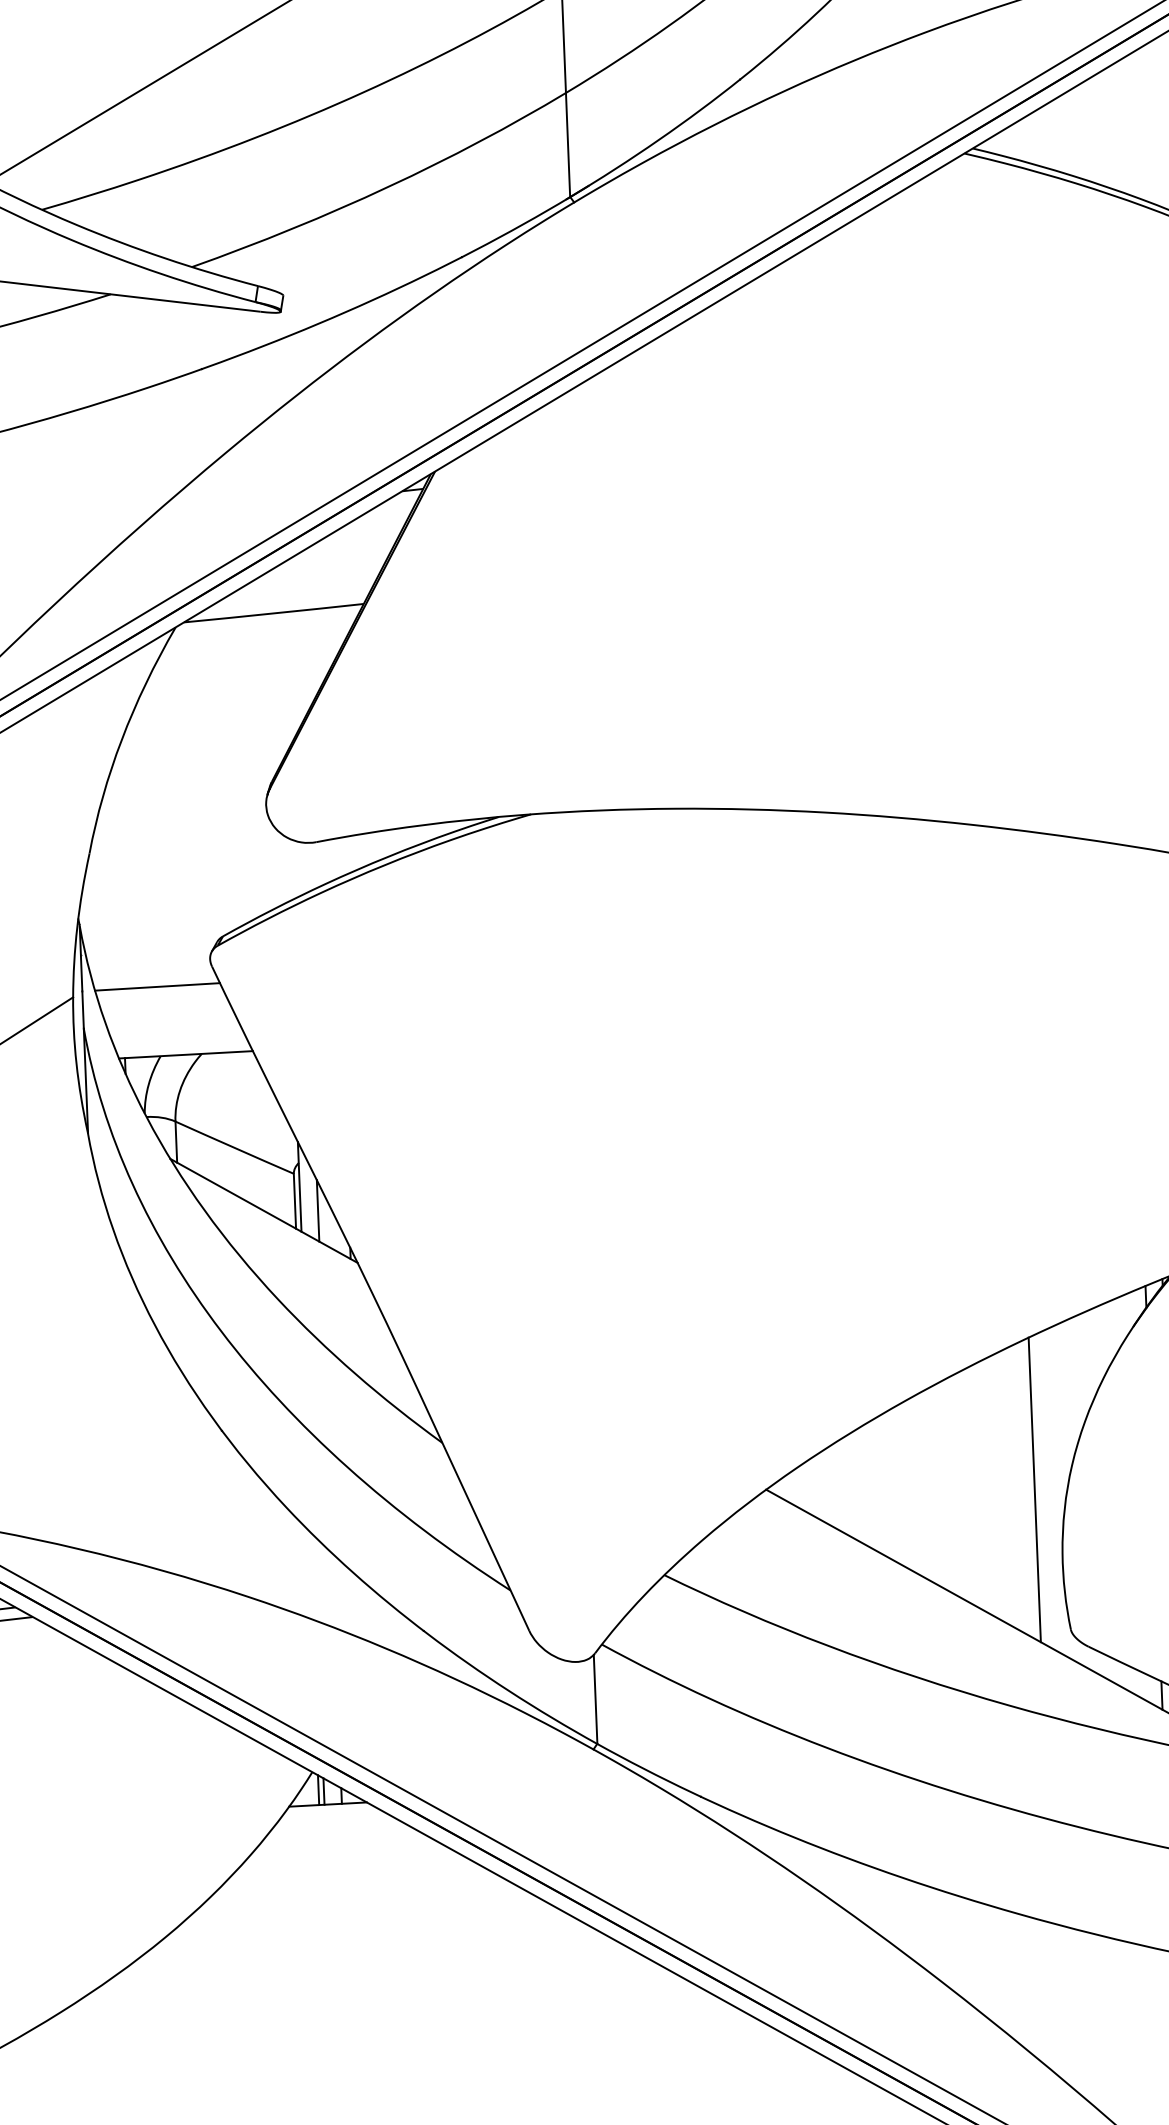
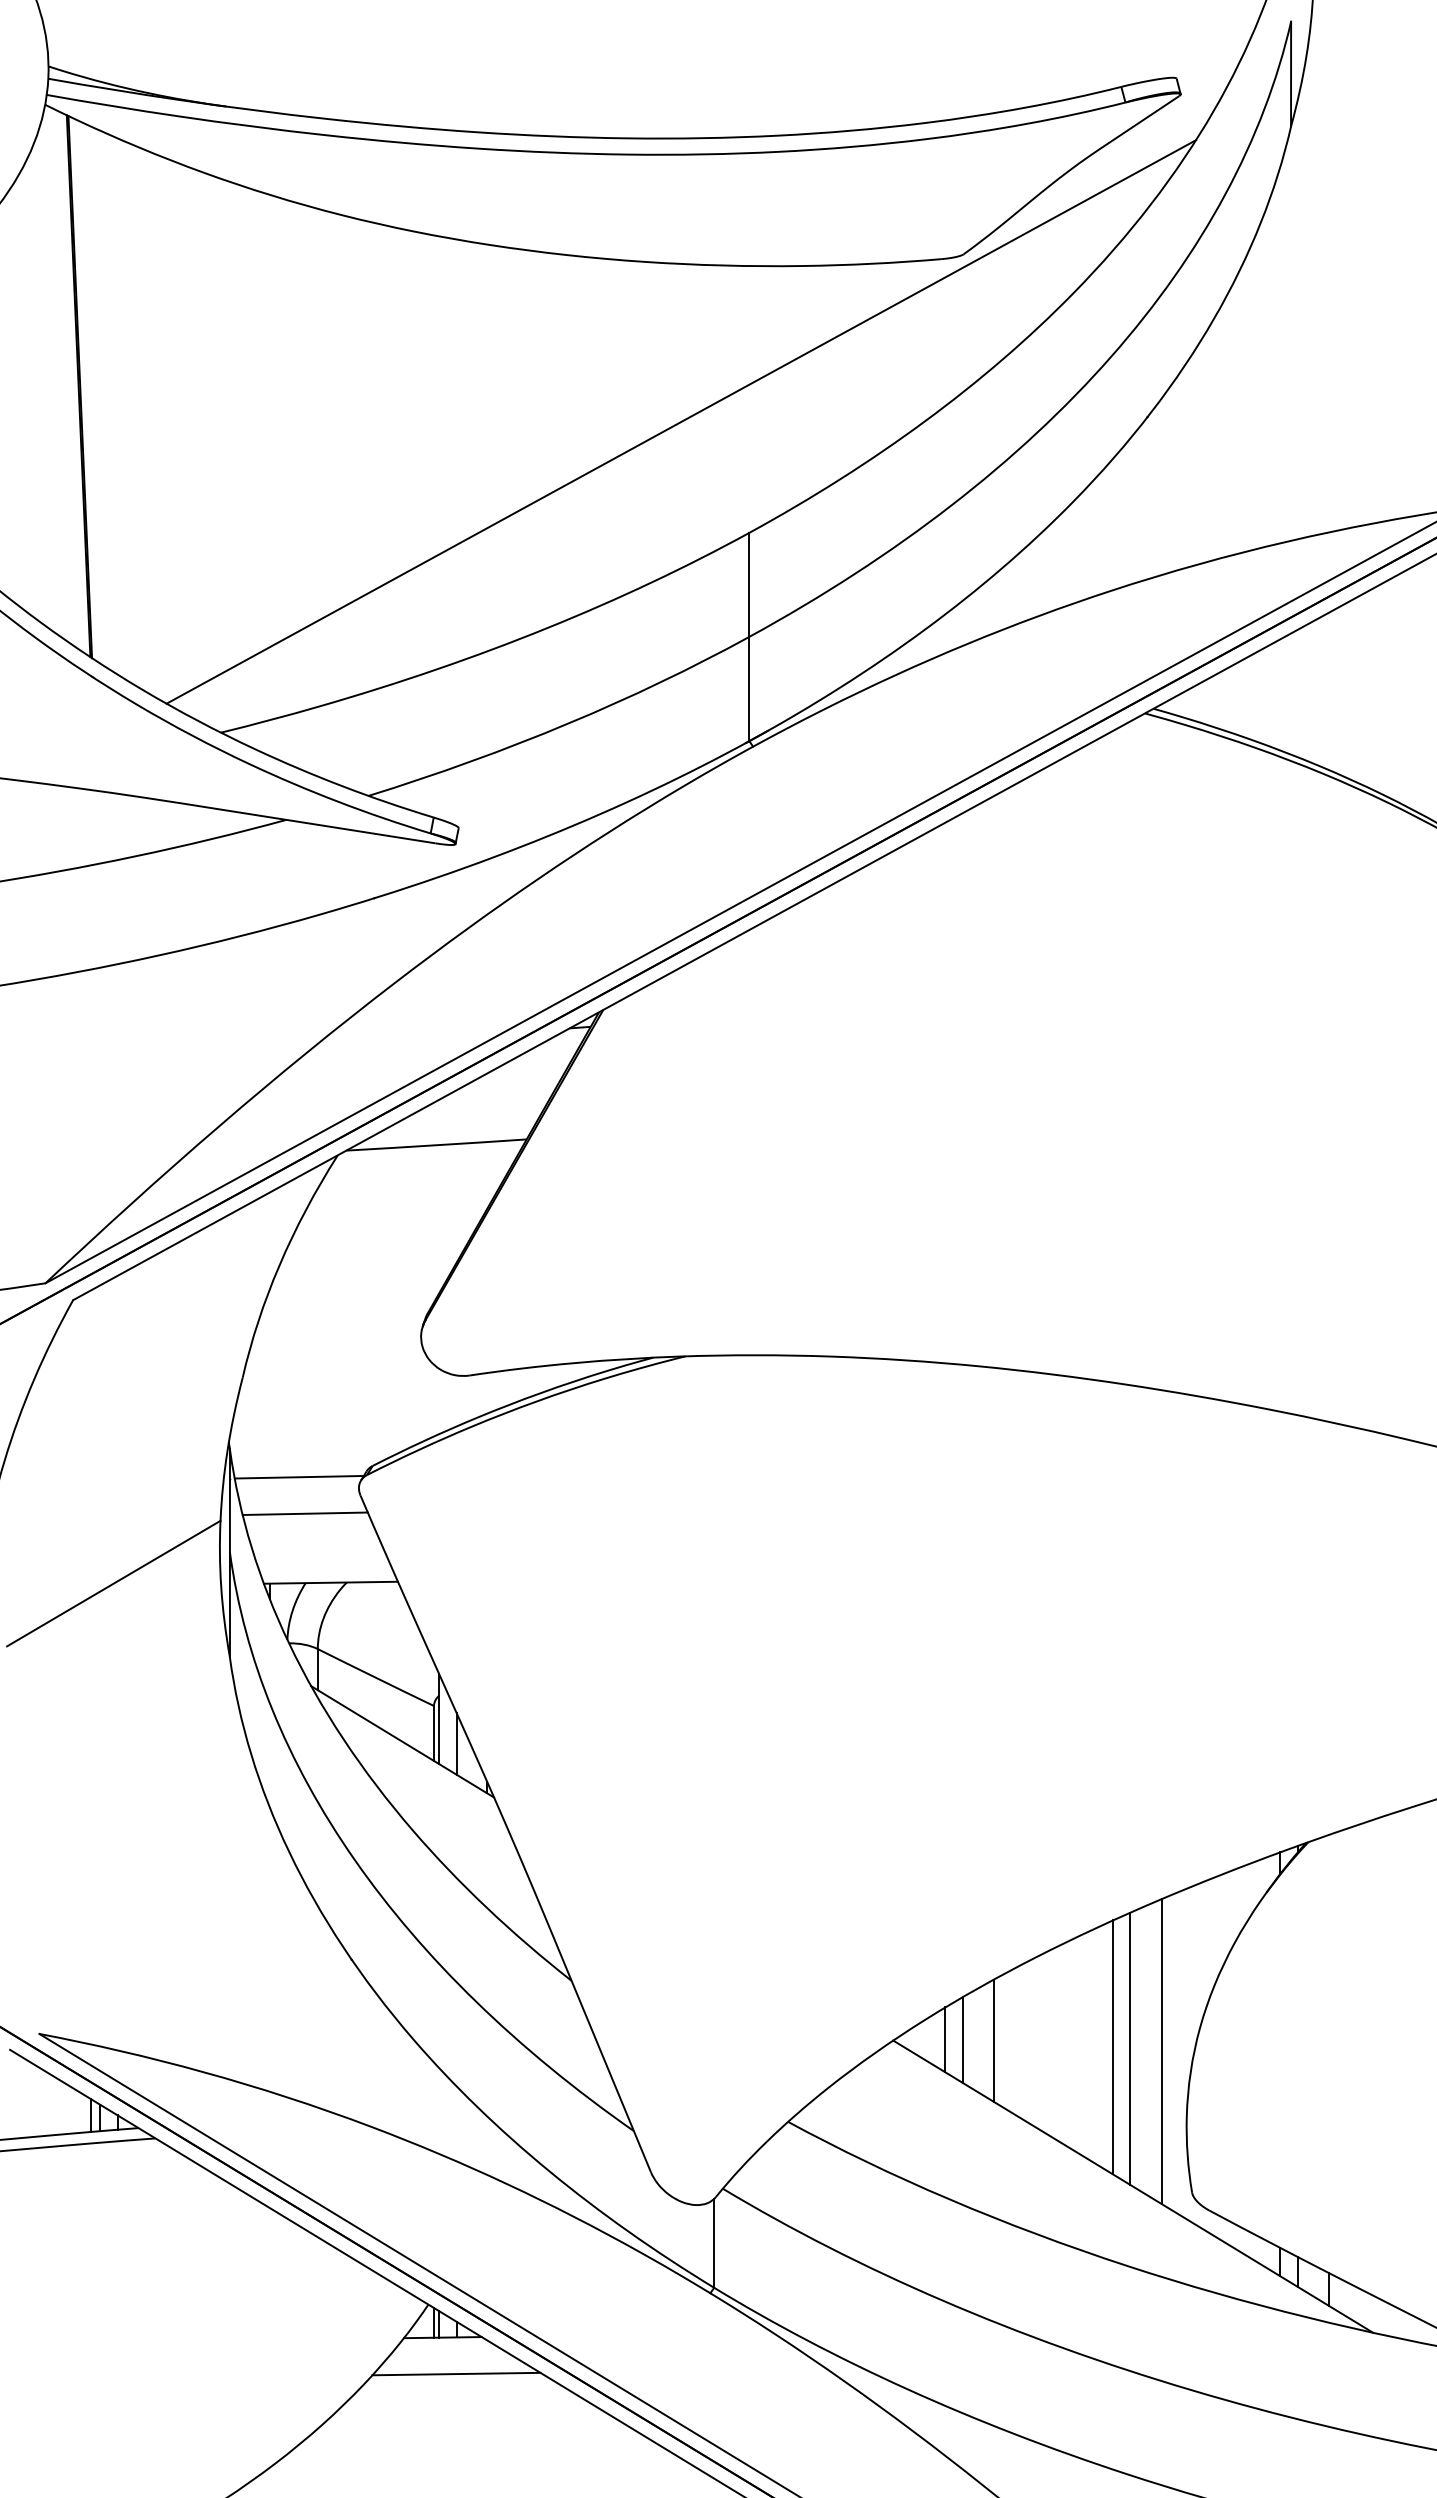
line: (149, 949) -> (298, 1476), added
line: (835, 1485) -> (962, 2039), added
line: (866, 1485) -> (993, 2040), added
line: (818, 1486) -> (945, 2039), added
line: (986, 1487) -> (1113, 2047), added
line: (1003, 1488) -> (1130, 2048), added
line: (343, 1839) -> (456, 2373), added

